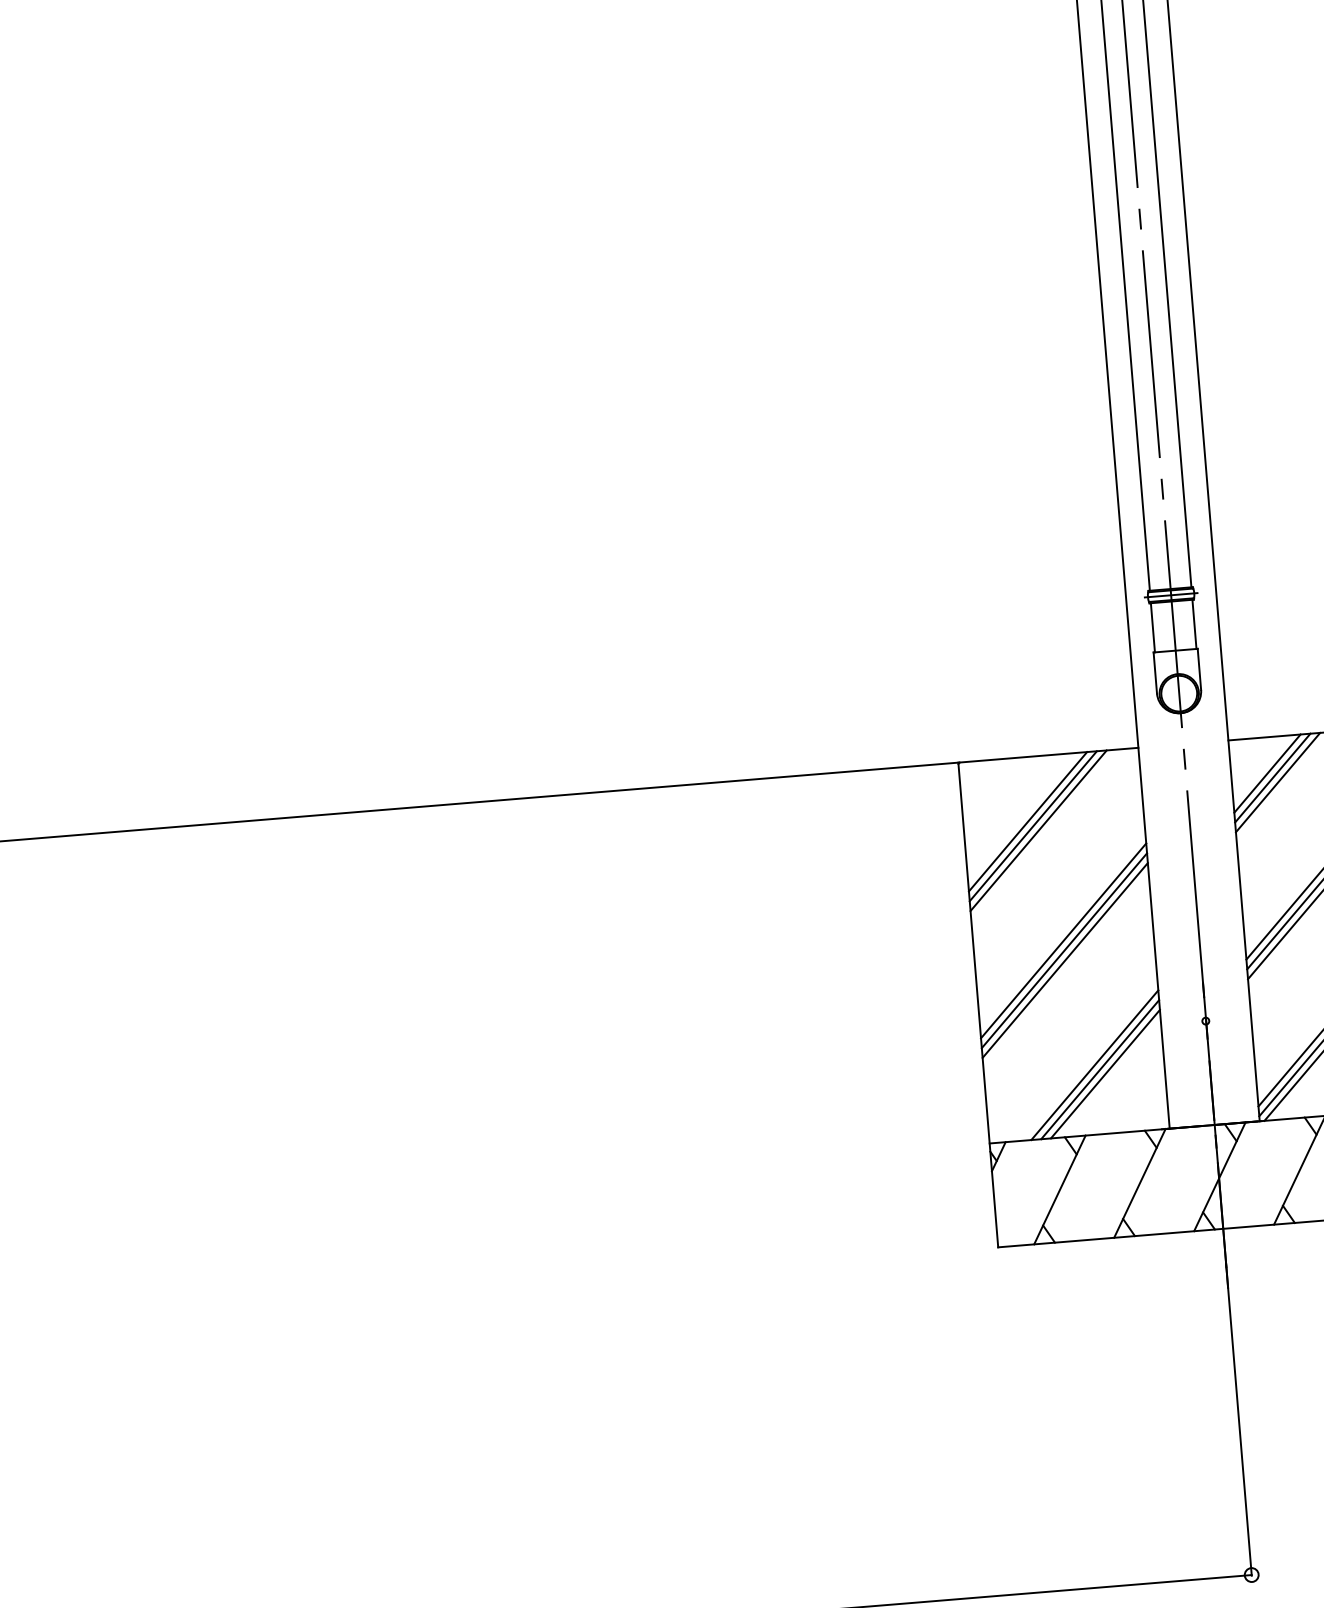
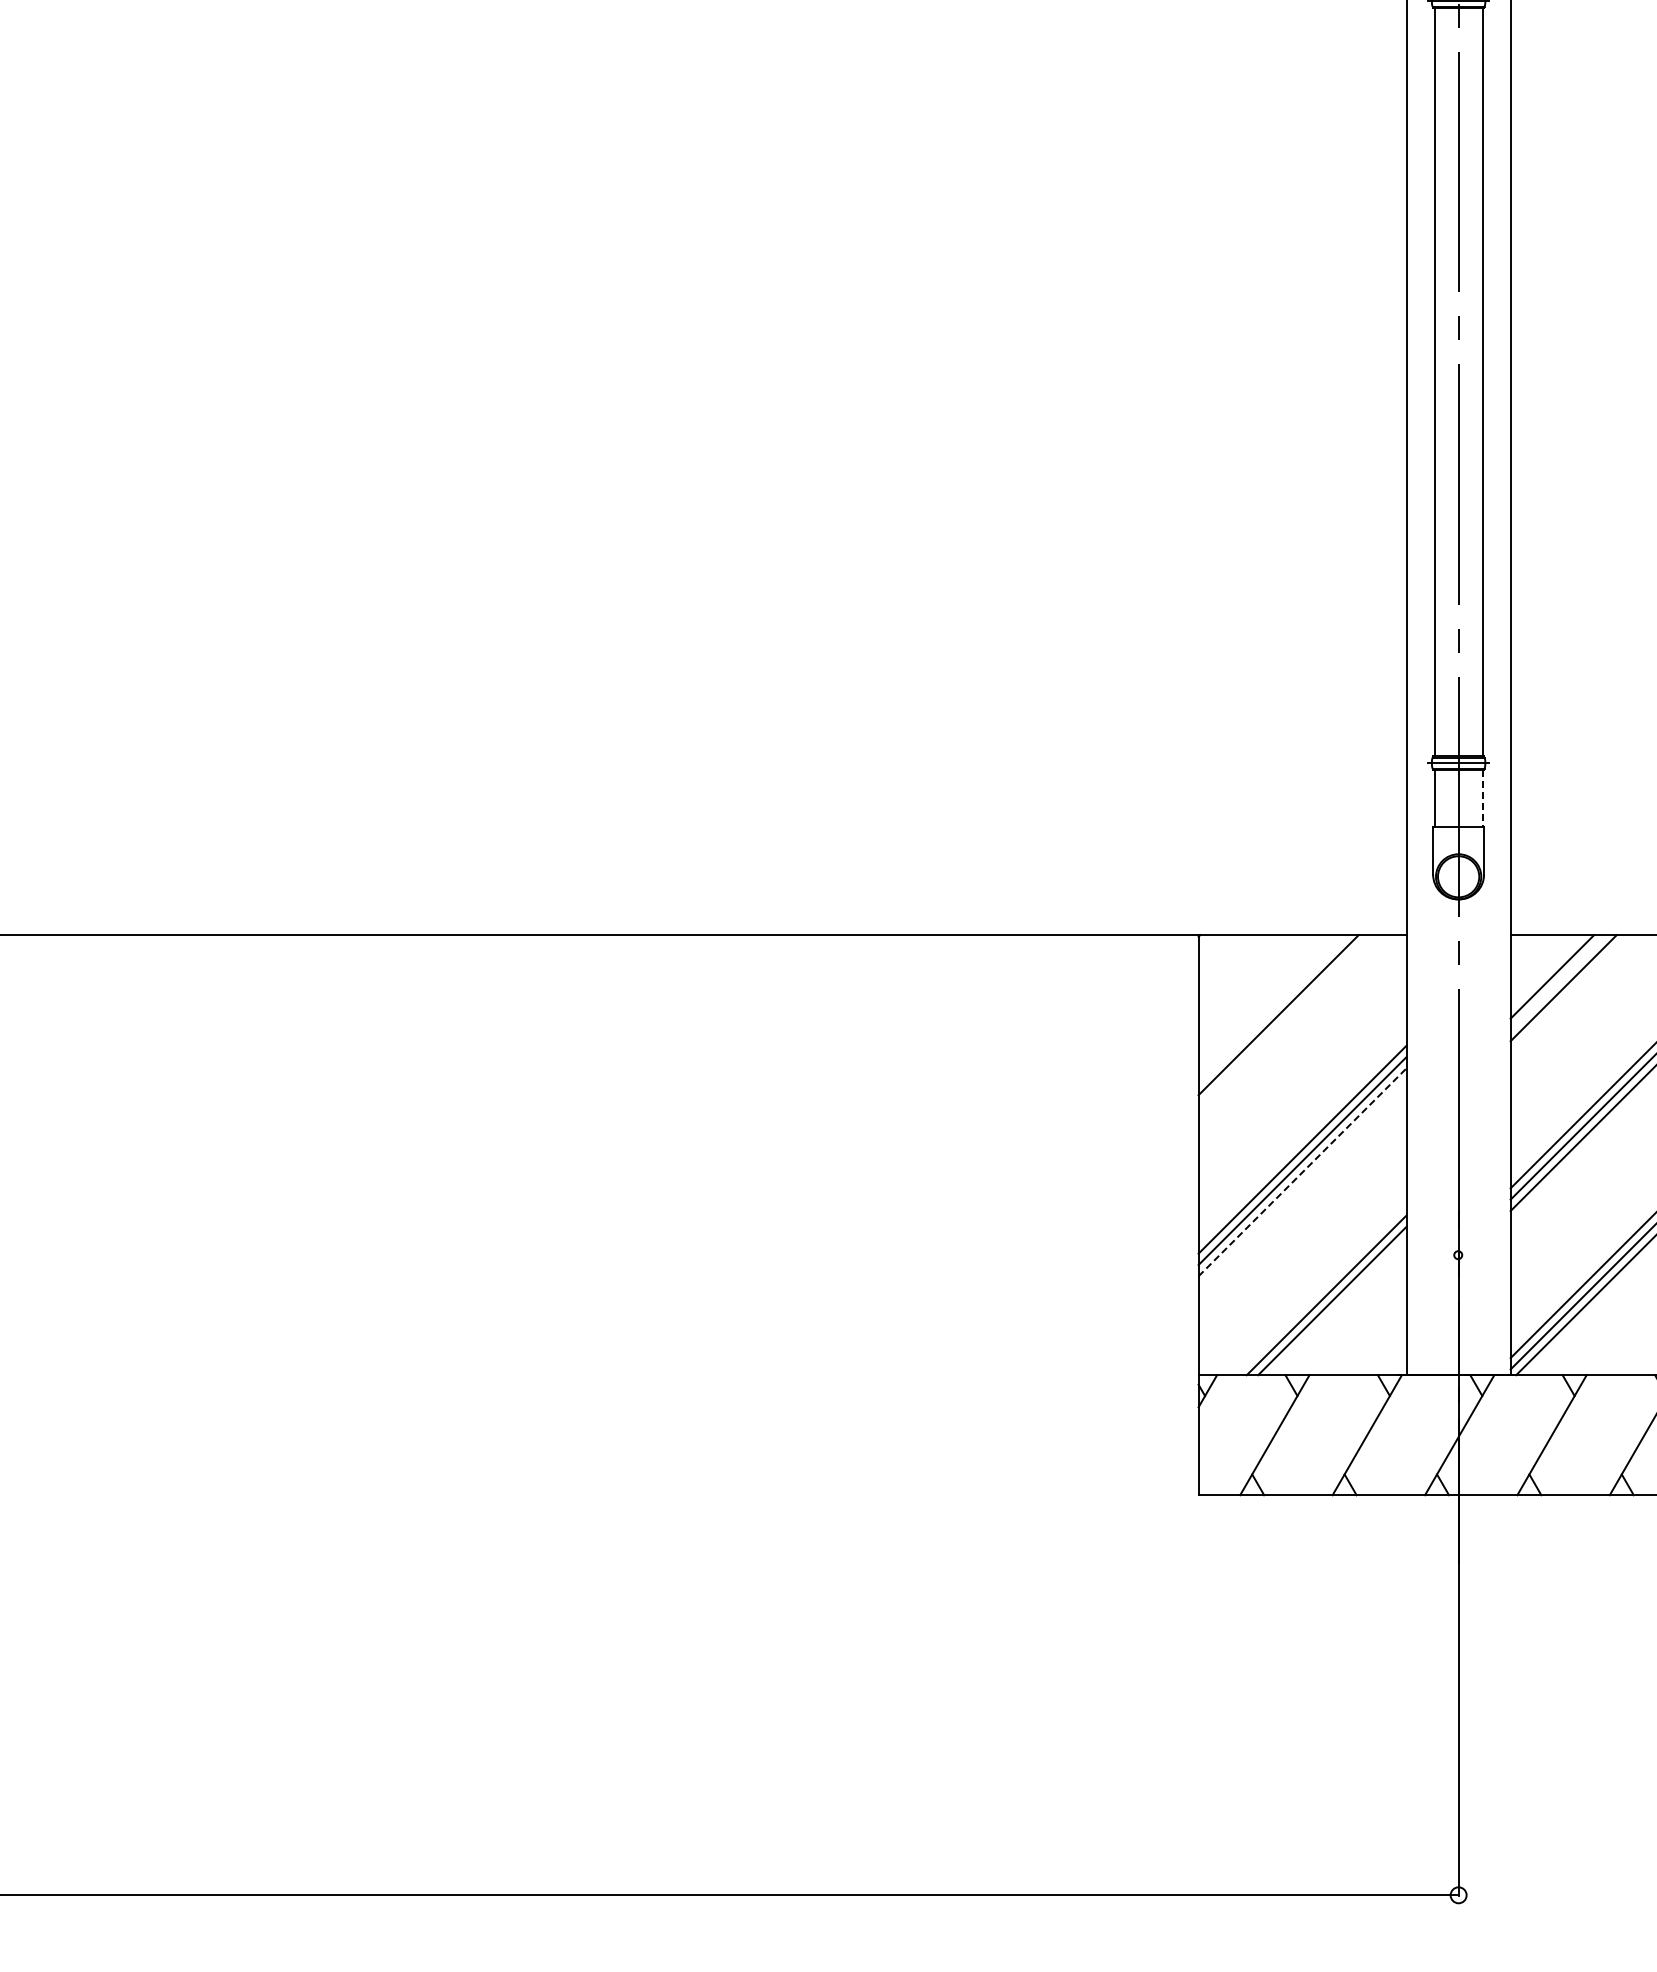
line: (1194, 625) -> (1482, 799), solid -> dashed
line: (1272, 778) -> (1557, 982), removed
line: (1027, 821) -> (1272, 1009), removed
line: (1038, 830) -> (1284, 1020), removed
line: (1065, 959) -> (1302, 1171), solid -> dashed
line: (1104, 1074) -> (1337, 1306), removed

